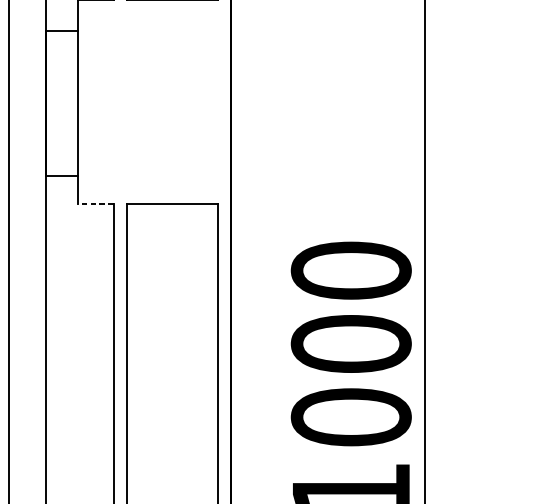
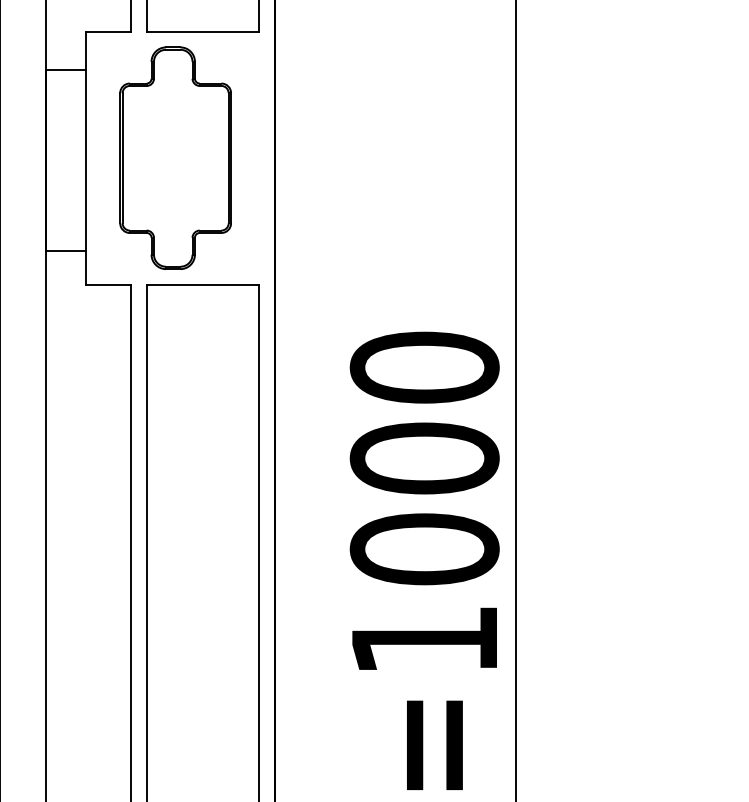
part: (150, 101) -> (175, 157), added
line: (96, 203) -> (108, 284), dashed -> solid

